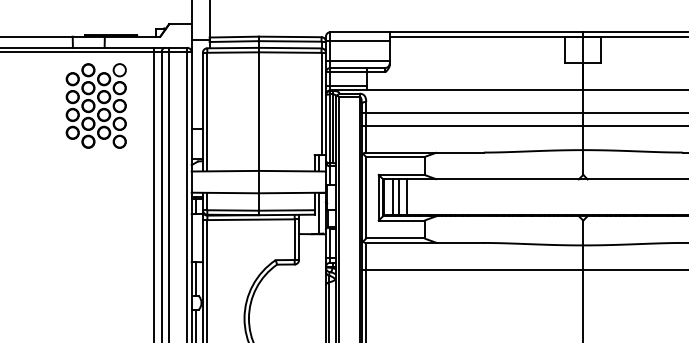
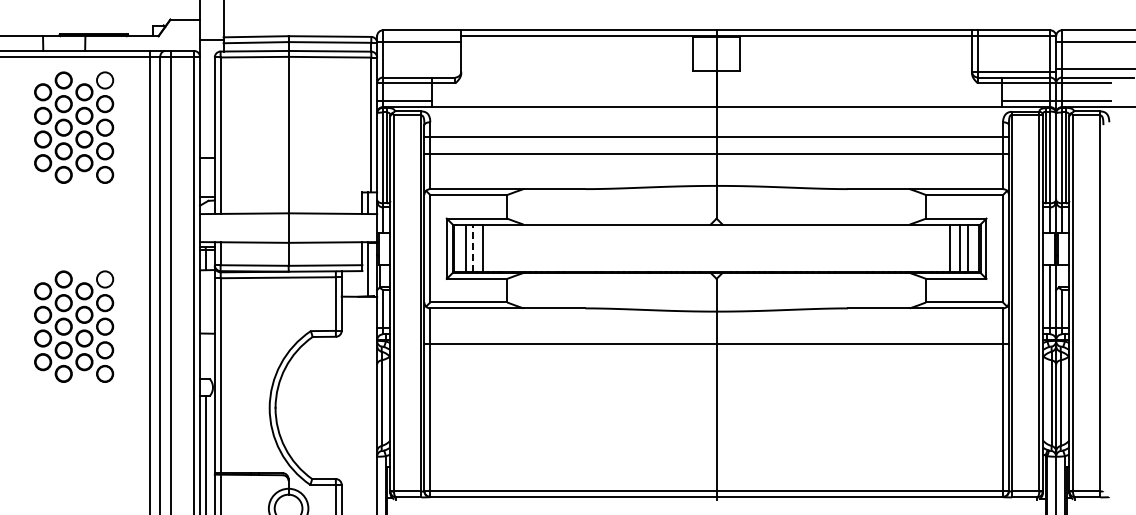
line: (358, 61) -> (419, 68), removed
line: (398, 197) -> (473, 248), solid -> dashed
part: (96, 256) -> (74, 326), added
line: (195, 278) -> (205, 355), removed

